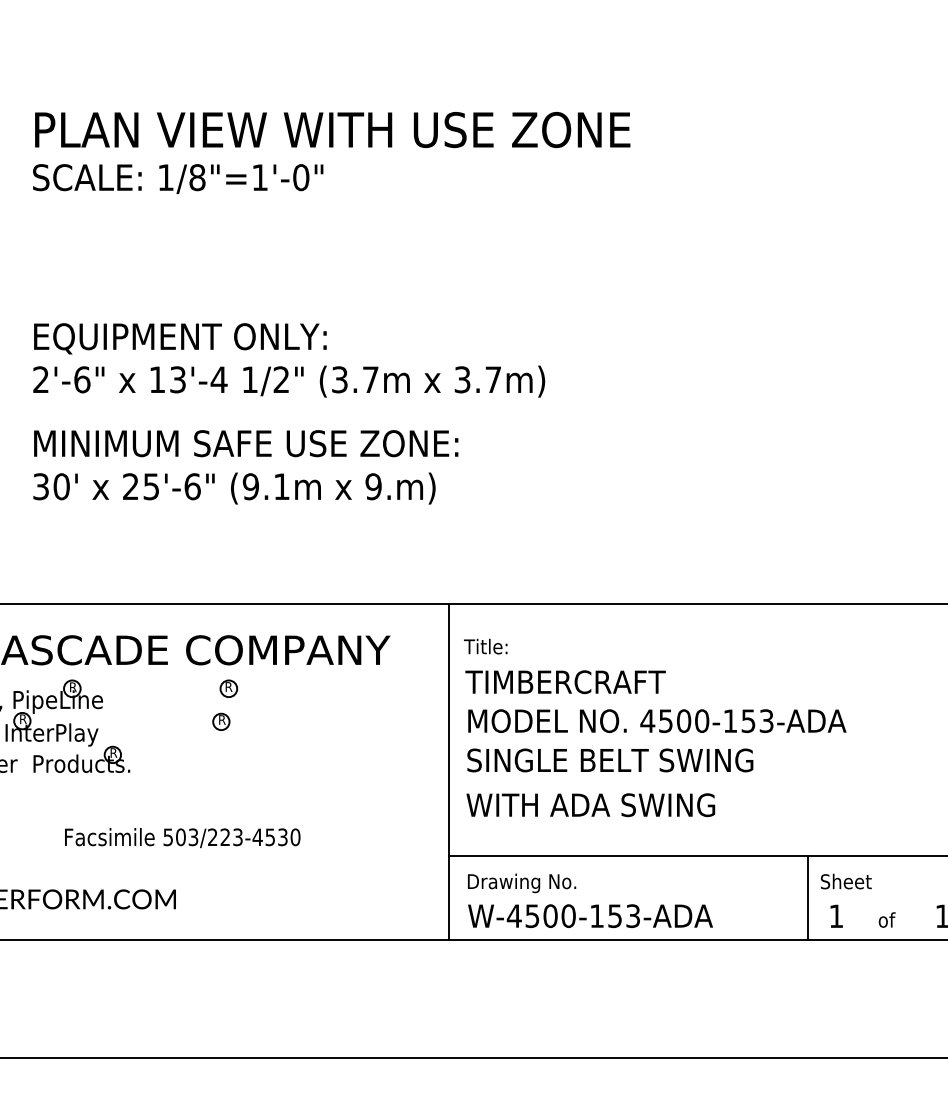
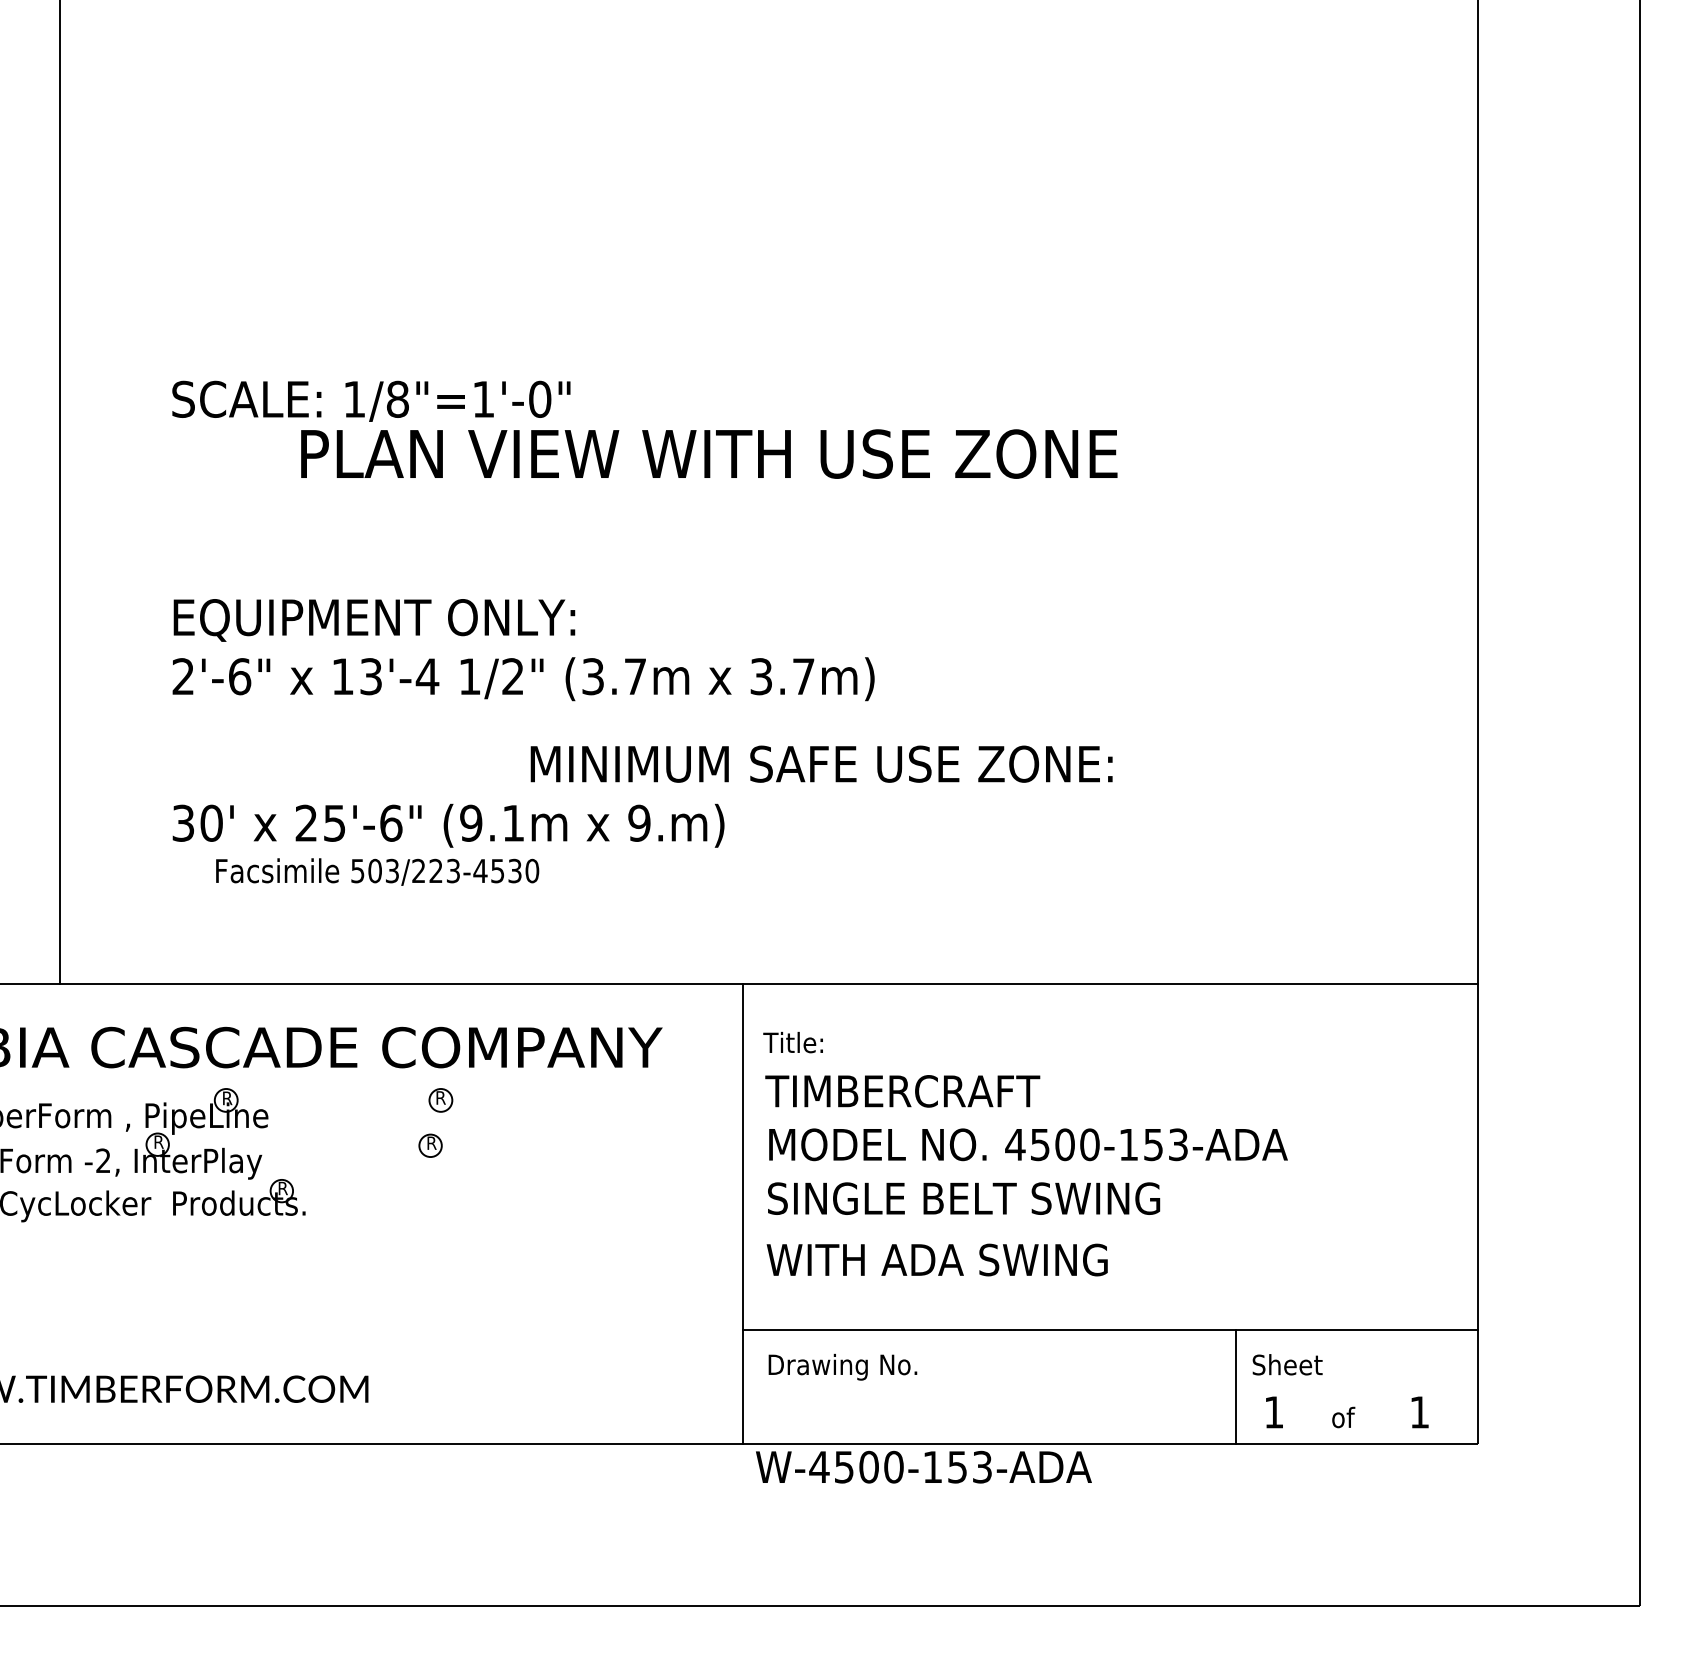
text: (332, 129) -> (709, 453), moved
text: (246, 443) -> (821, 763), moved
text: (182, 837) -> (377, 871), moved
text: (590, 915) -> (923, 1466), moved

